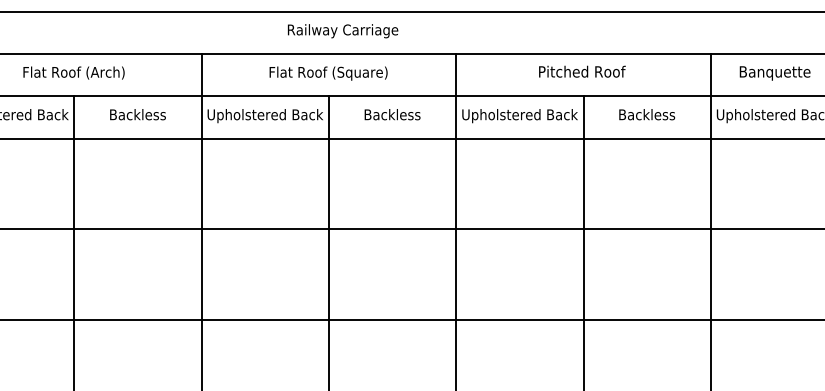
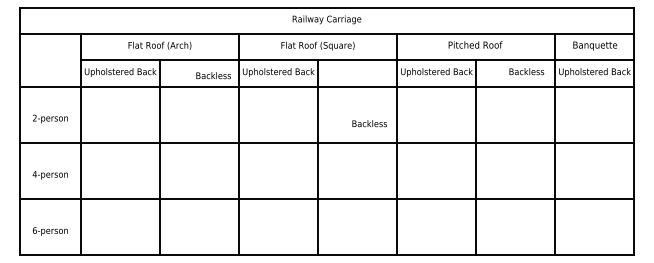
text: (137, 114) -> (213, 75), moved
text: (392, 114) -> (369, 123), moved
text: (646, 114) -> (526, 71), moved

